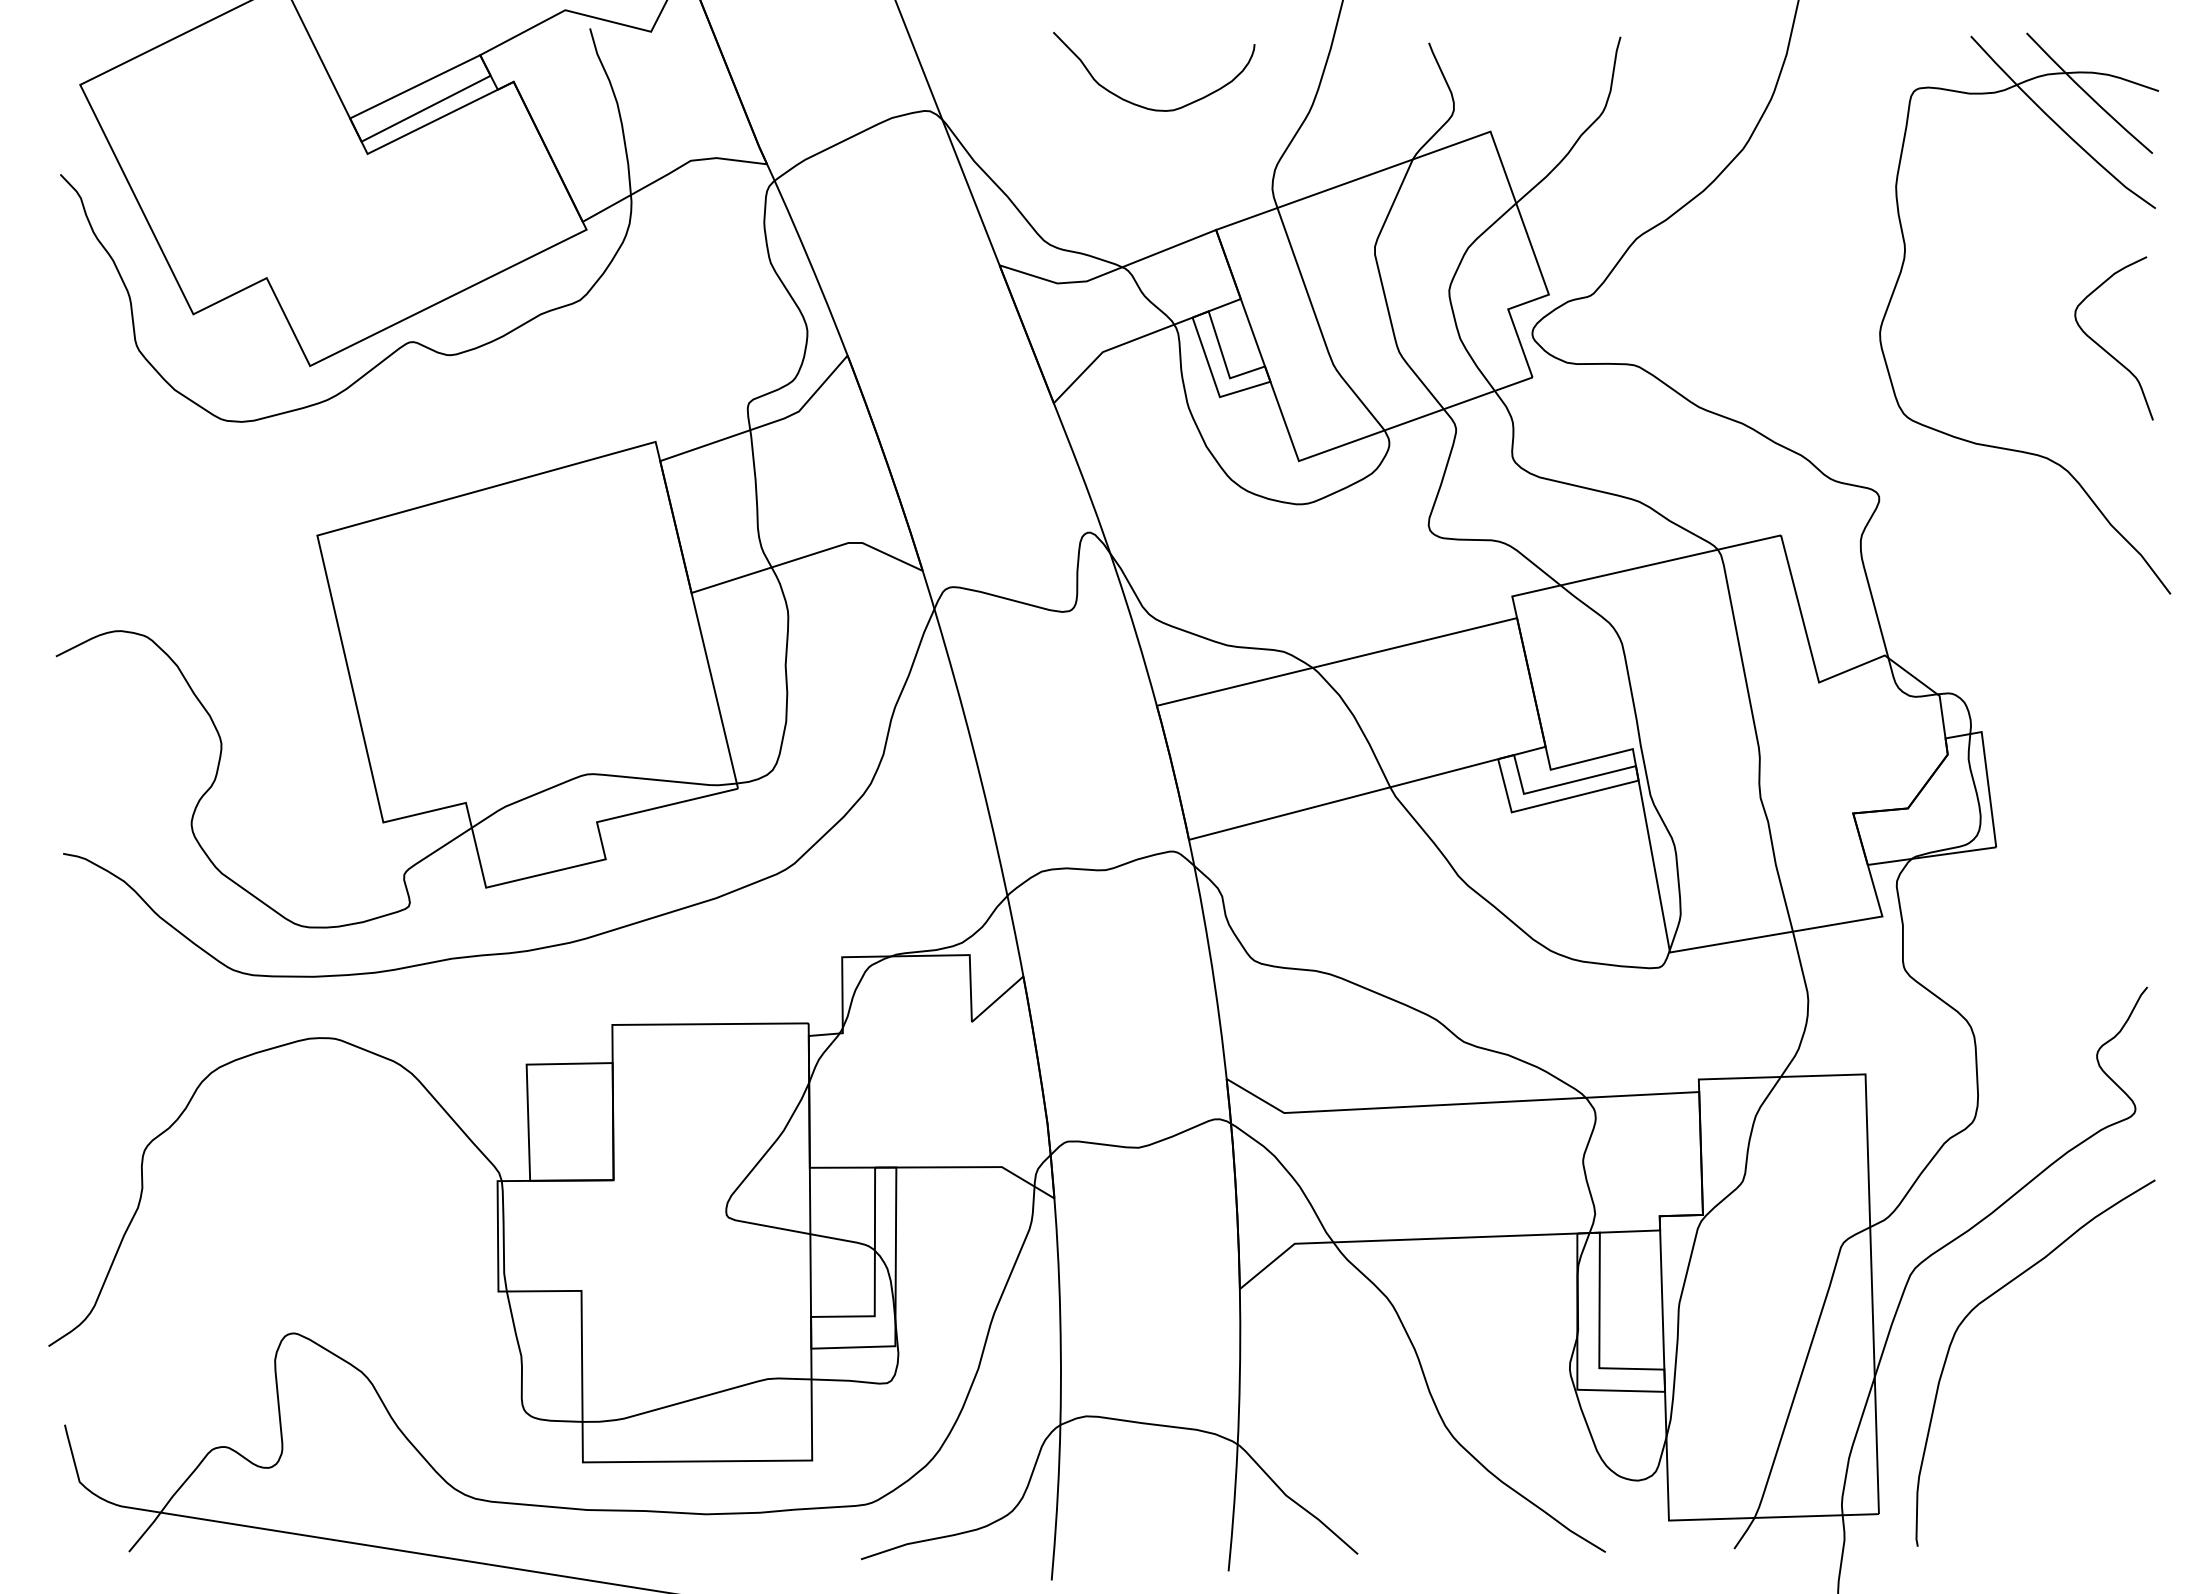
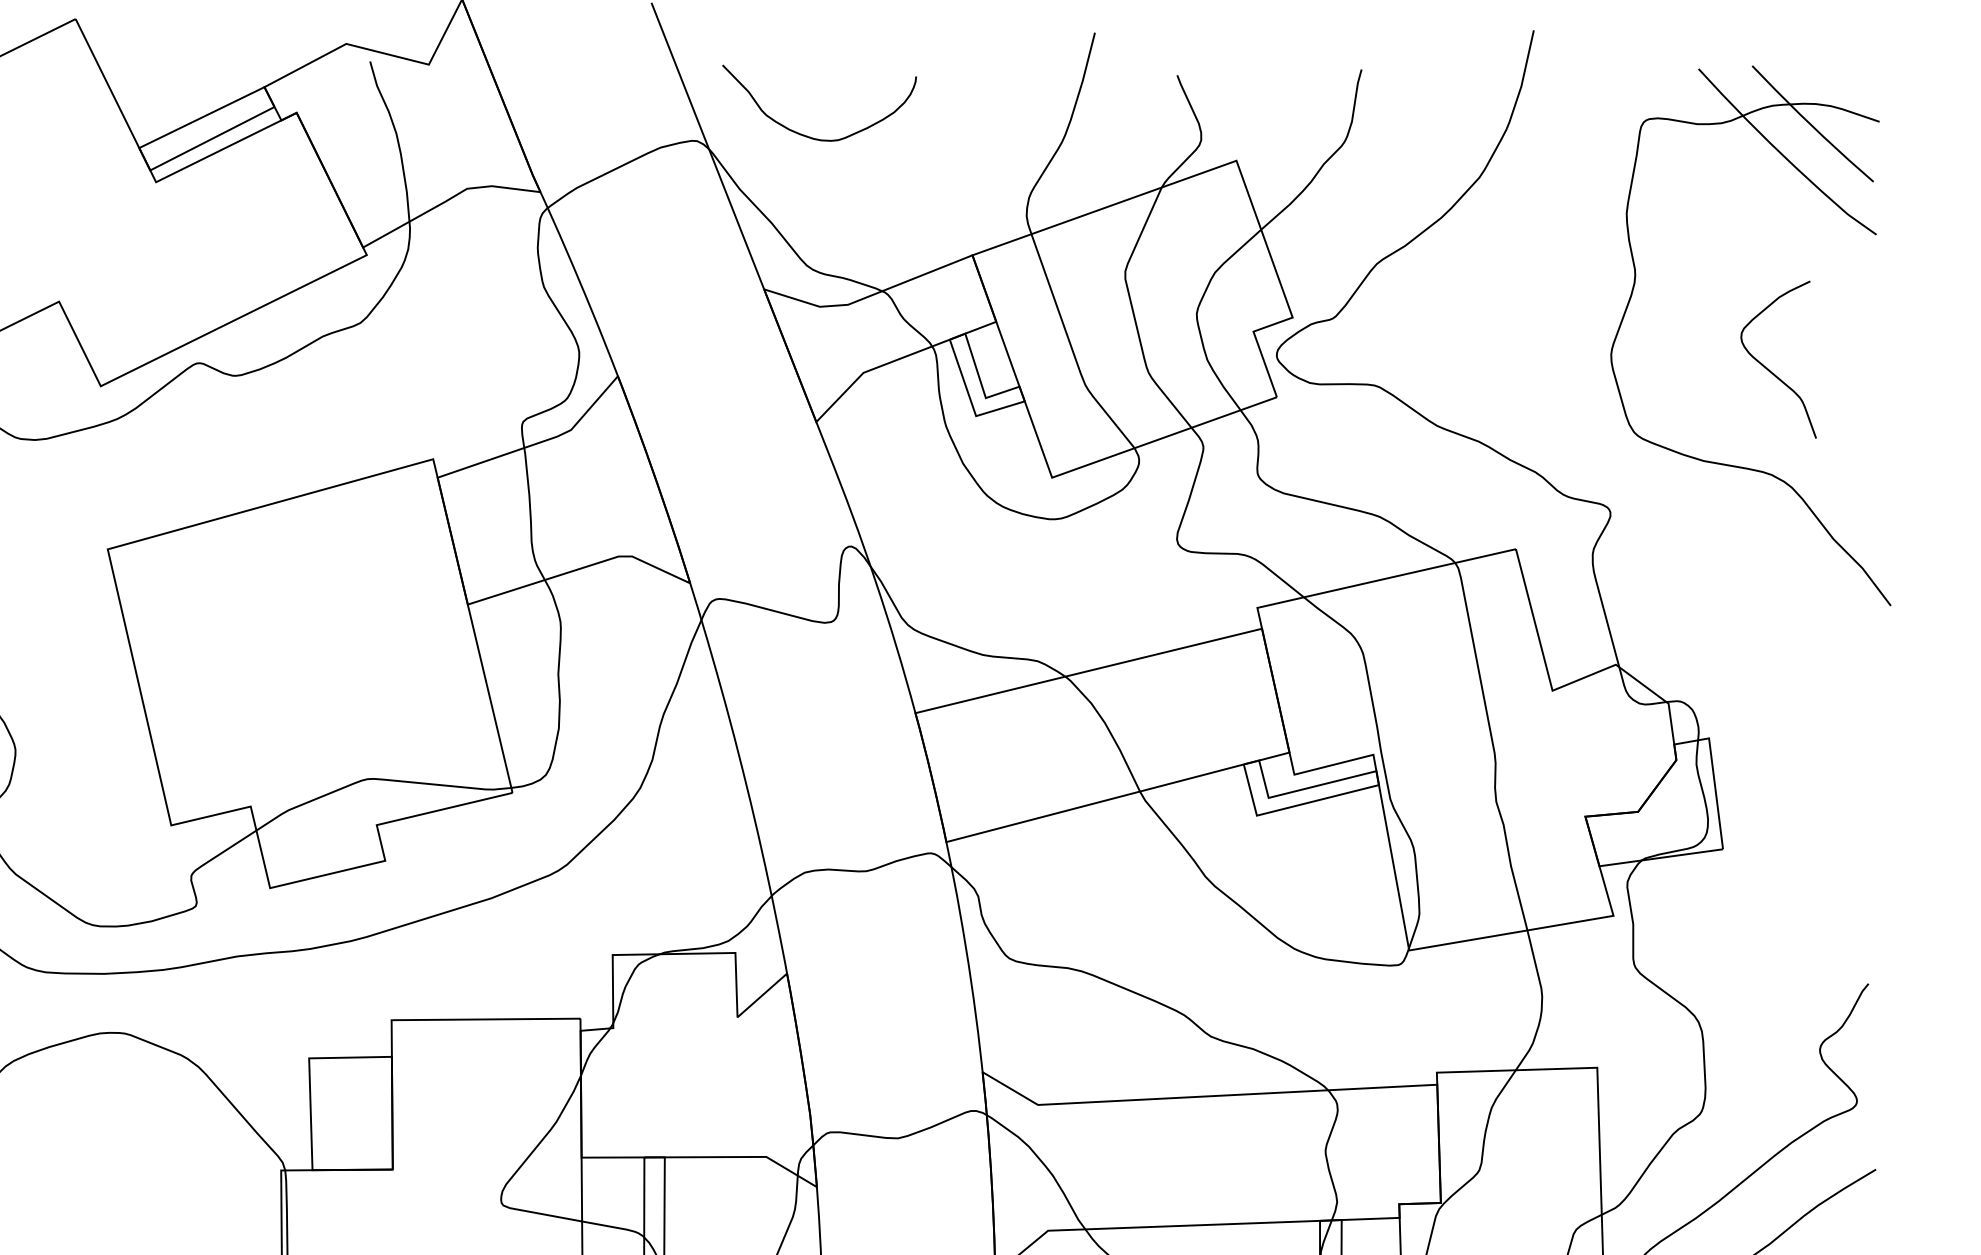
curve: (1141, 105) -> (807, 135), moved
curve: (2103, 347) -> (1768, 368), moved

